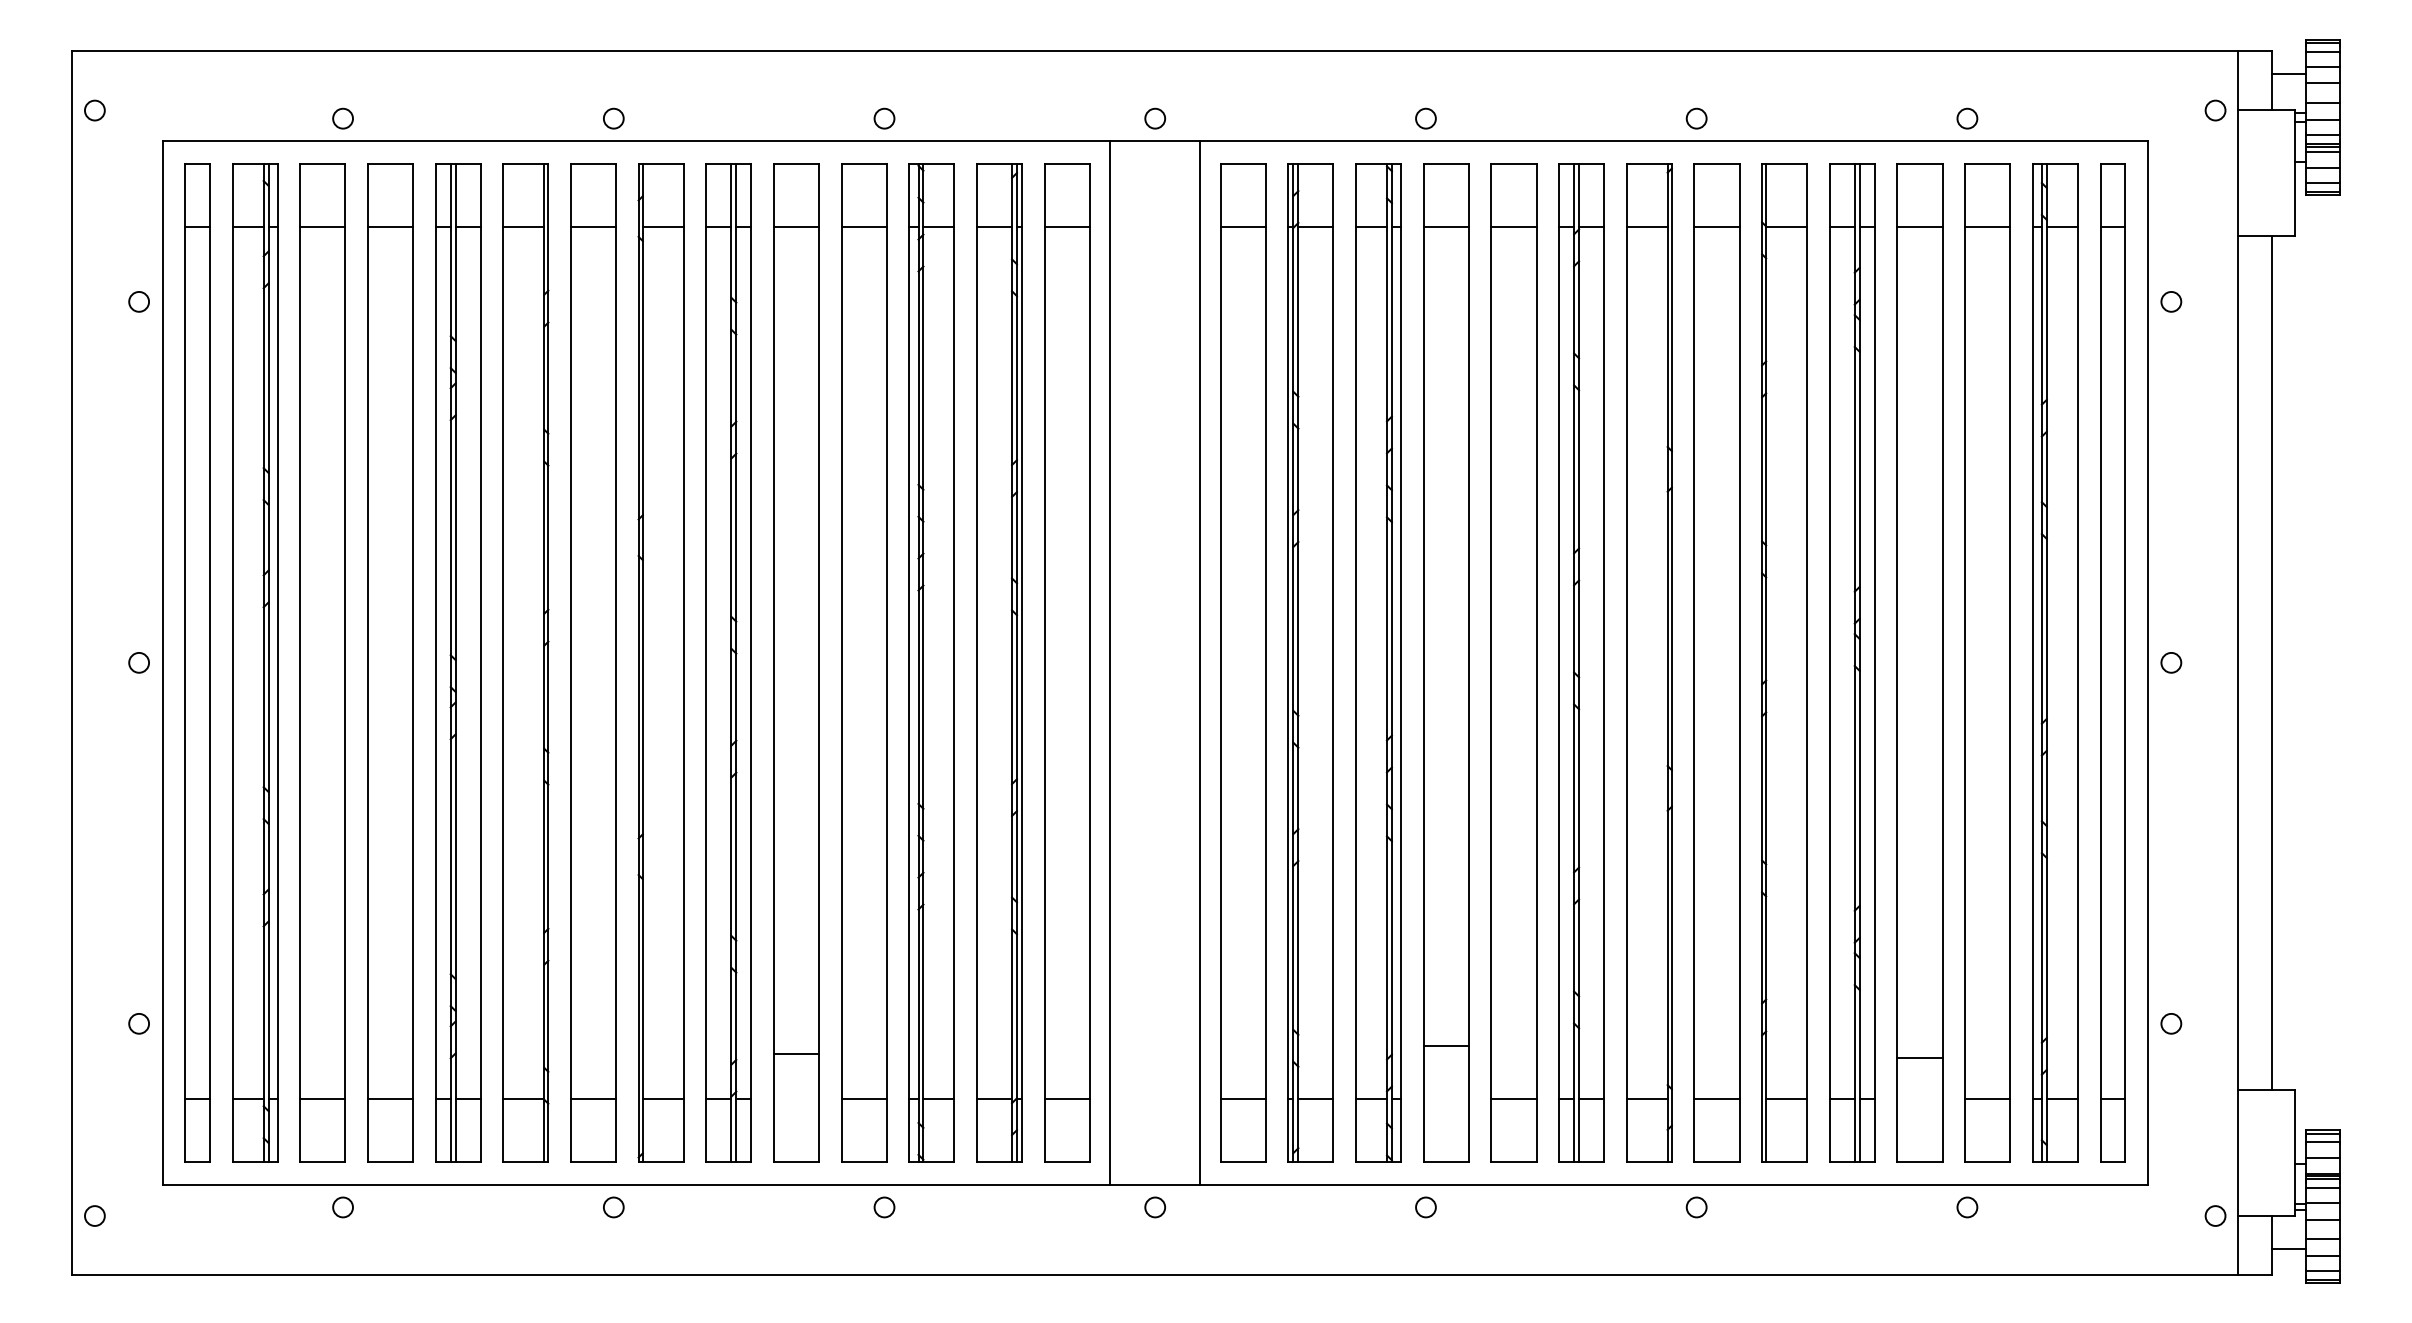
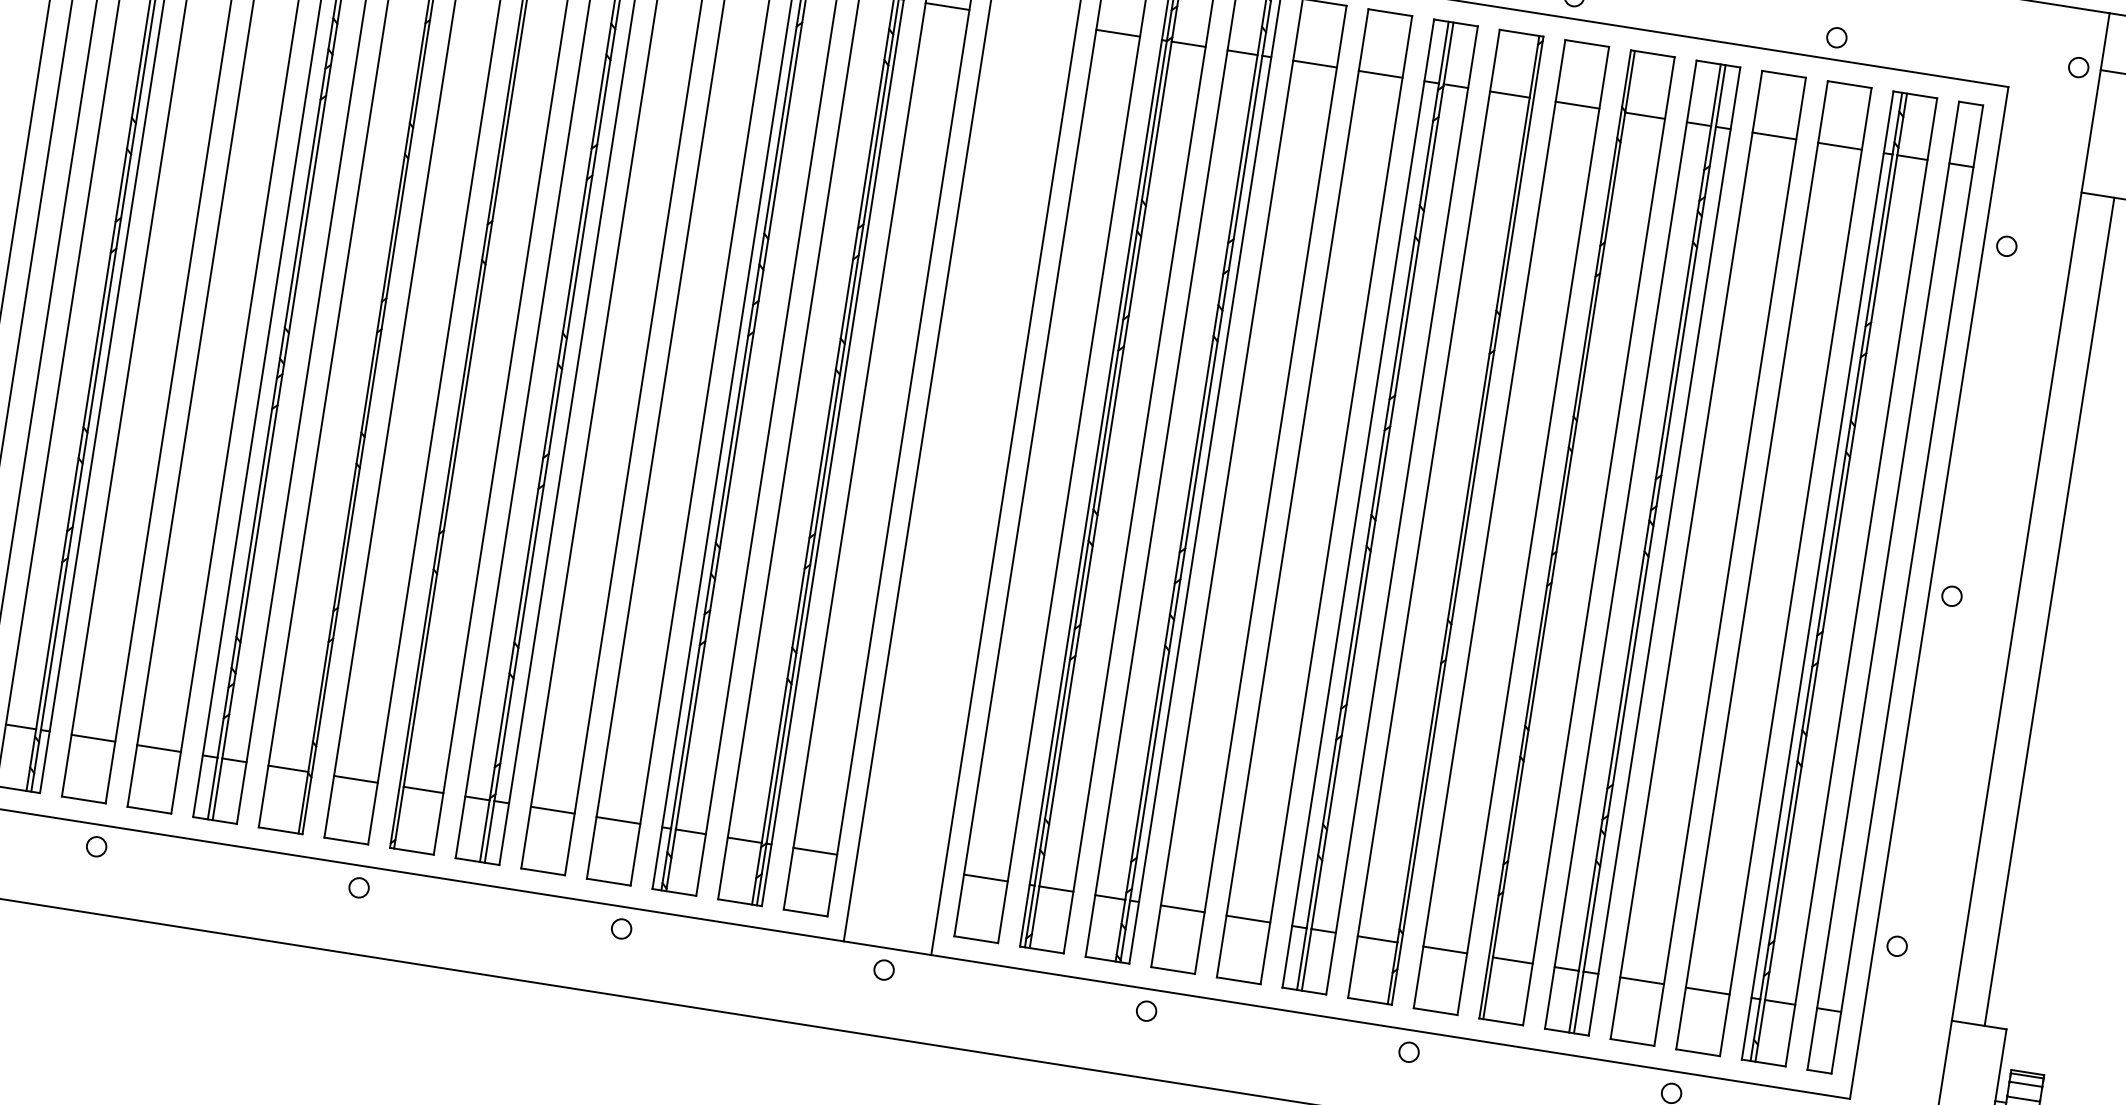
line: (1445, 1045) -> (1182, 908), moved
line: (796, 1053) -> (552, 809), moved
line: (1919, 1057) -> (1641, 980), moved

